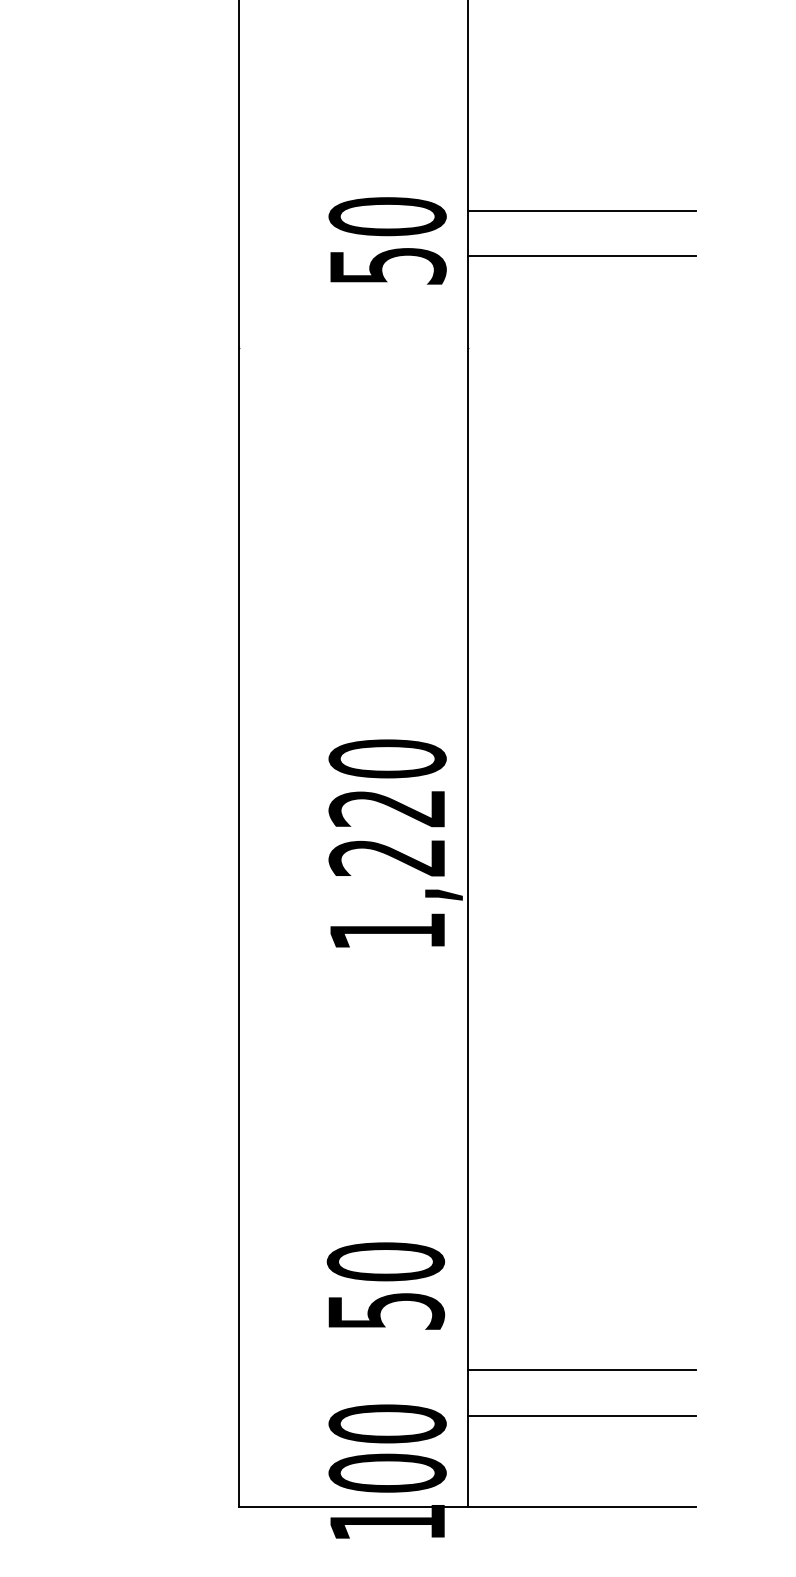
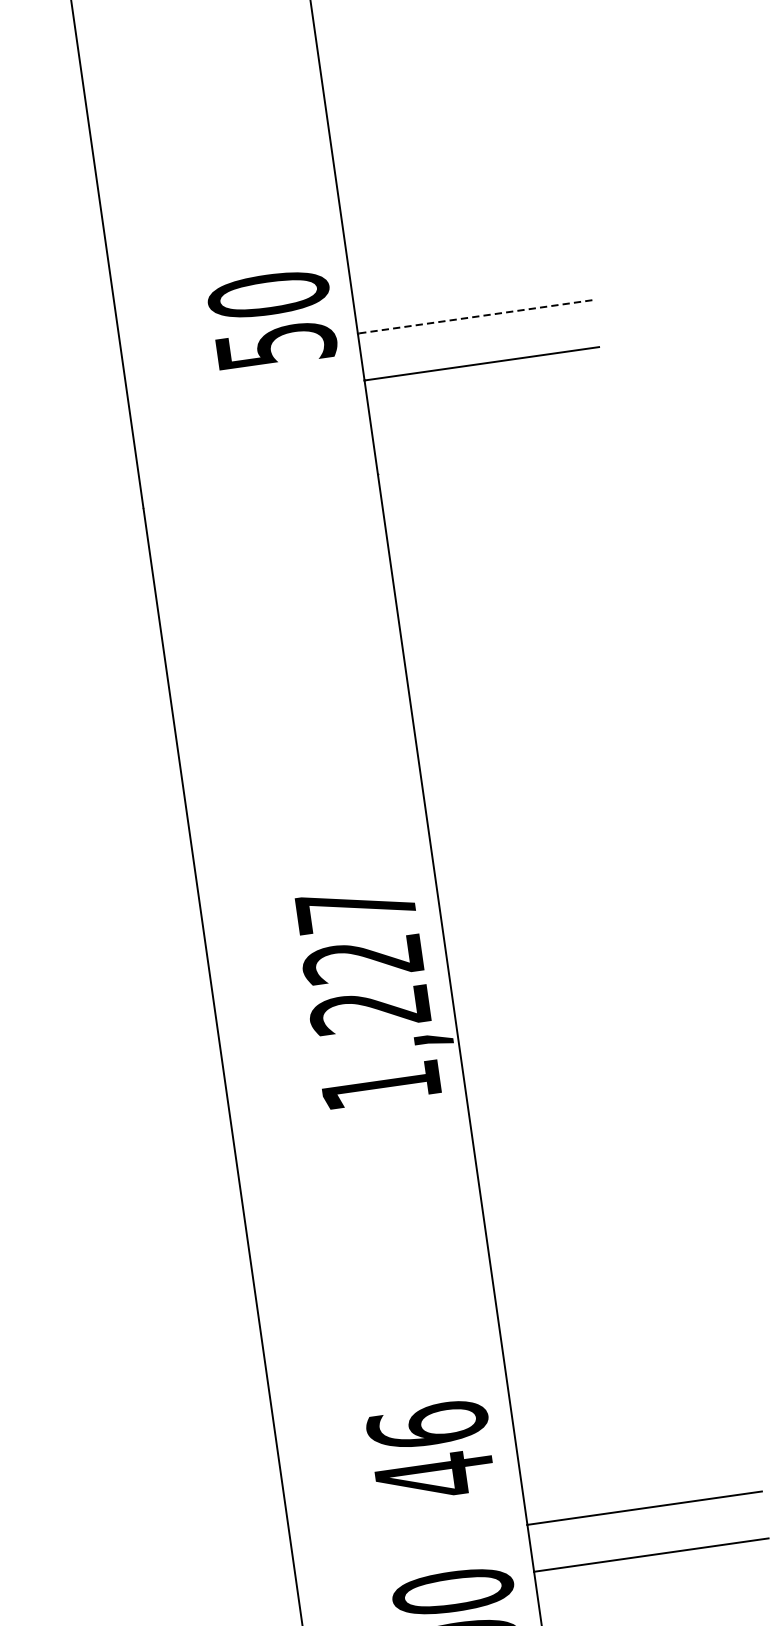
line: (581, 210) -> (474, 316), solid -> dashed
text: (387, 240) -> (271, 319), moved
text: (387, 758) -> (355, 908), 1,220 -> 1,227
text: (385, 1286) -> (430, 1450), 50 -> 46

